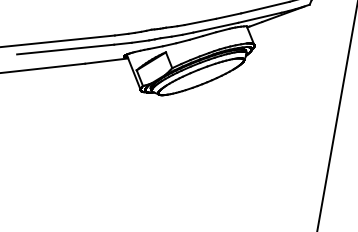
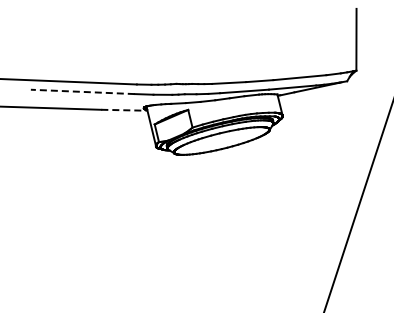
line: (65, 49) -> (82, 91), solid -> dashed
line: (106, 61) -> (124, 110), solid -> dashed

